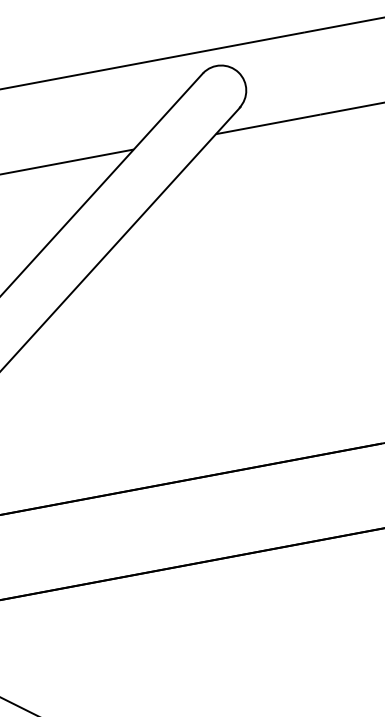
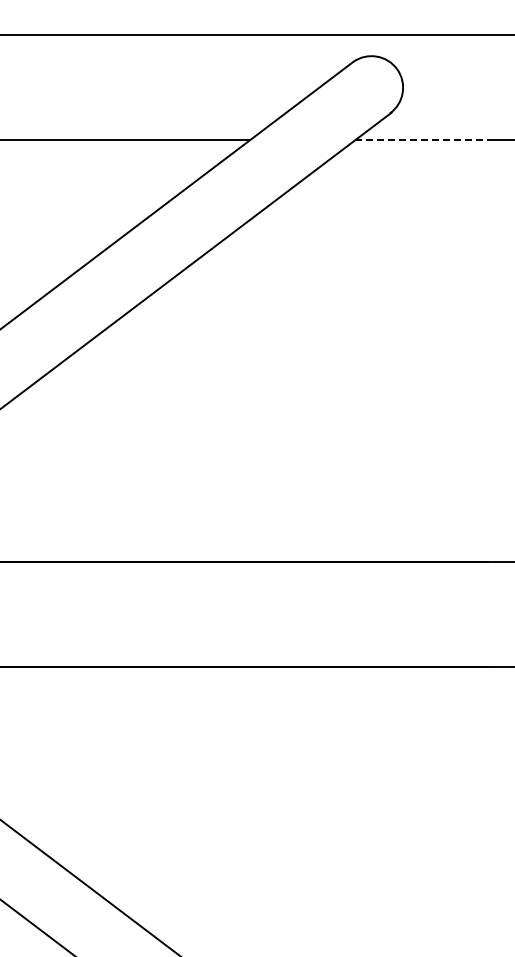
line: (267, 124) -> (421, 140), solid -> dashed

